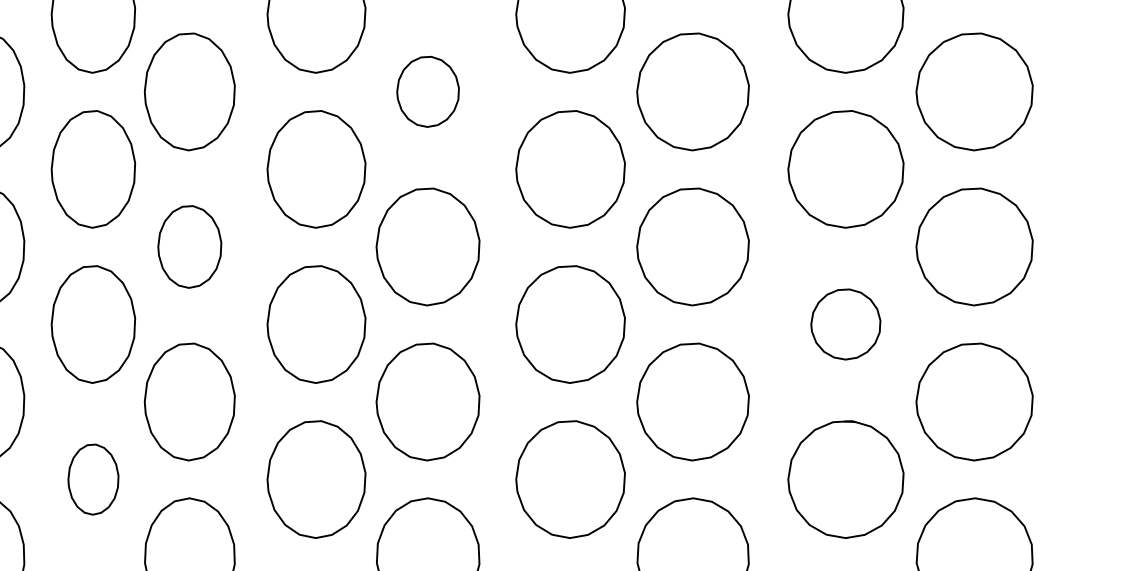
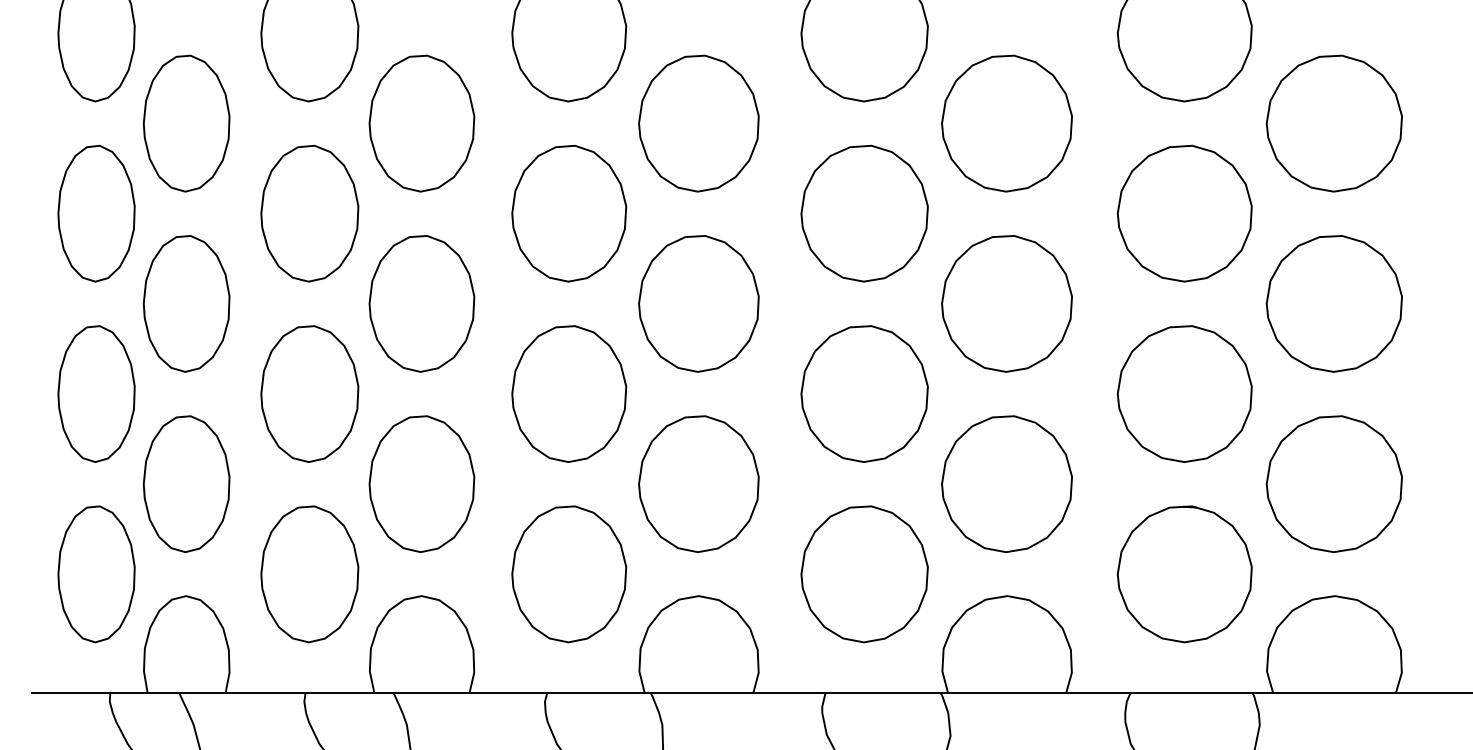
part: (427, 91) -> (698, 123), size x1.67
part: (189, 246) -> (421, 303), size x1.43
part: (845, 324) -> (1184, 393), size x1.67
part: (93, 479) -> (309, 574), size x1.67

